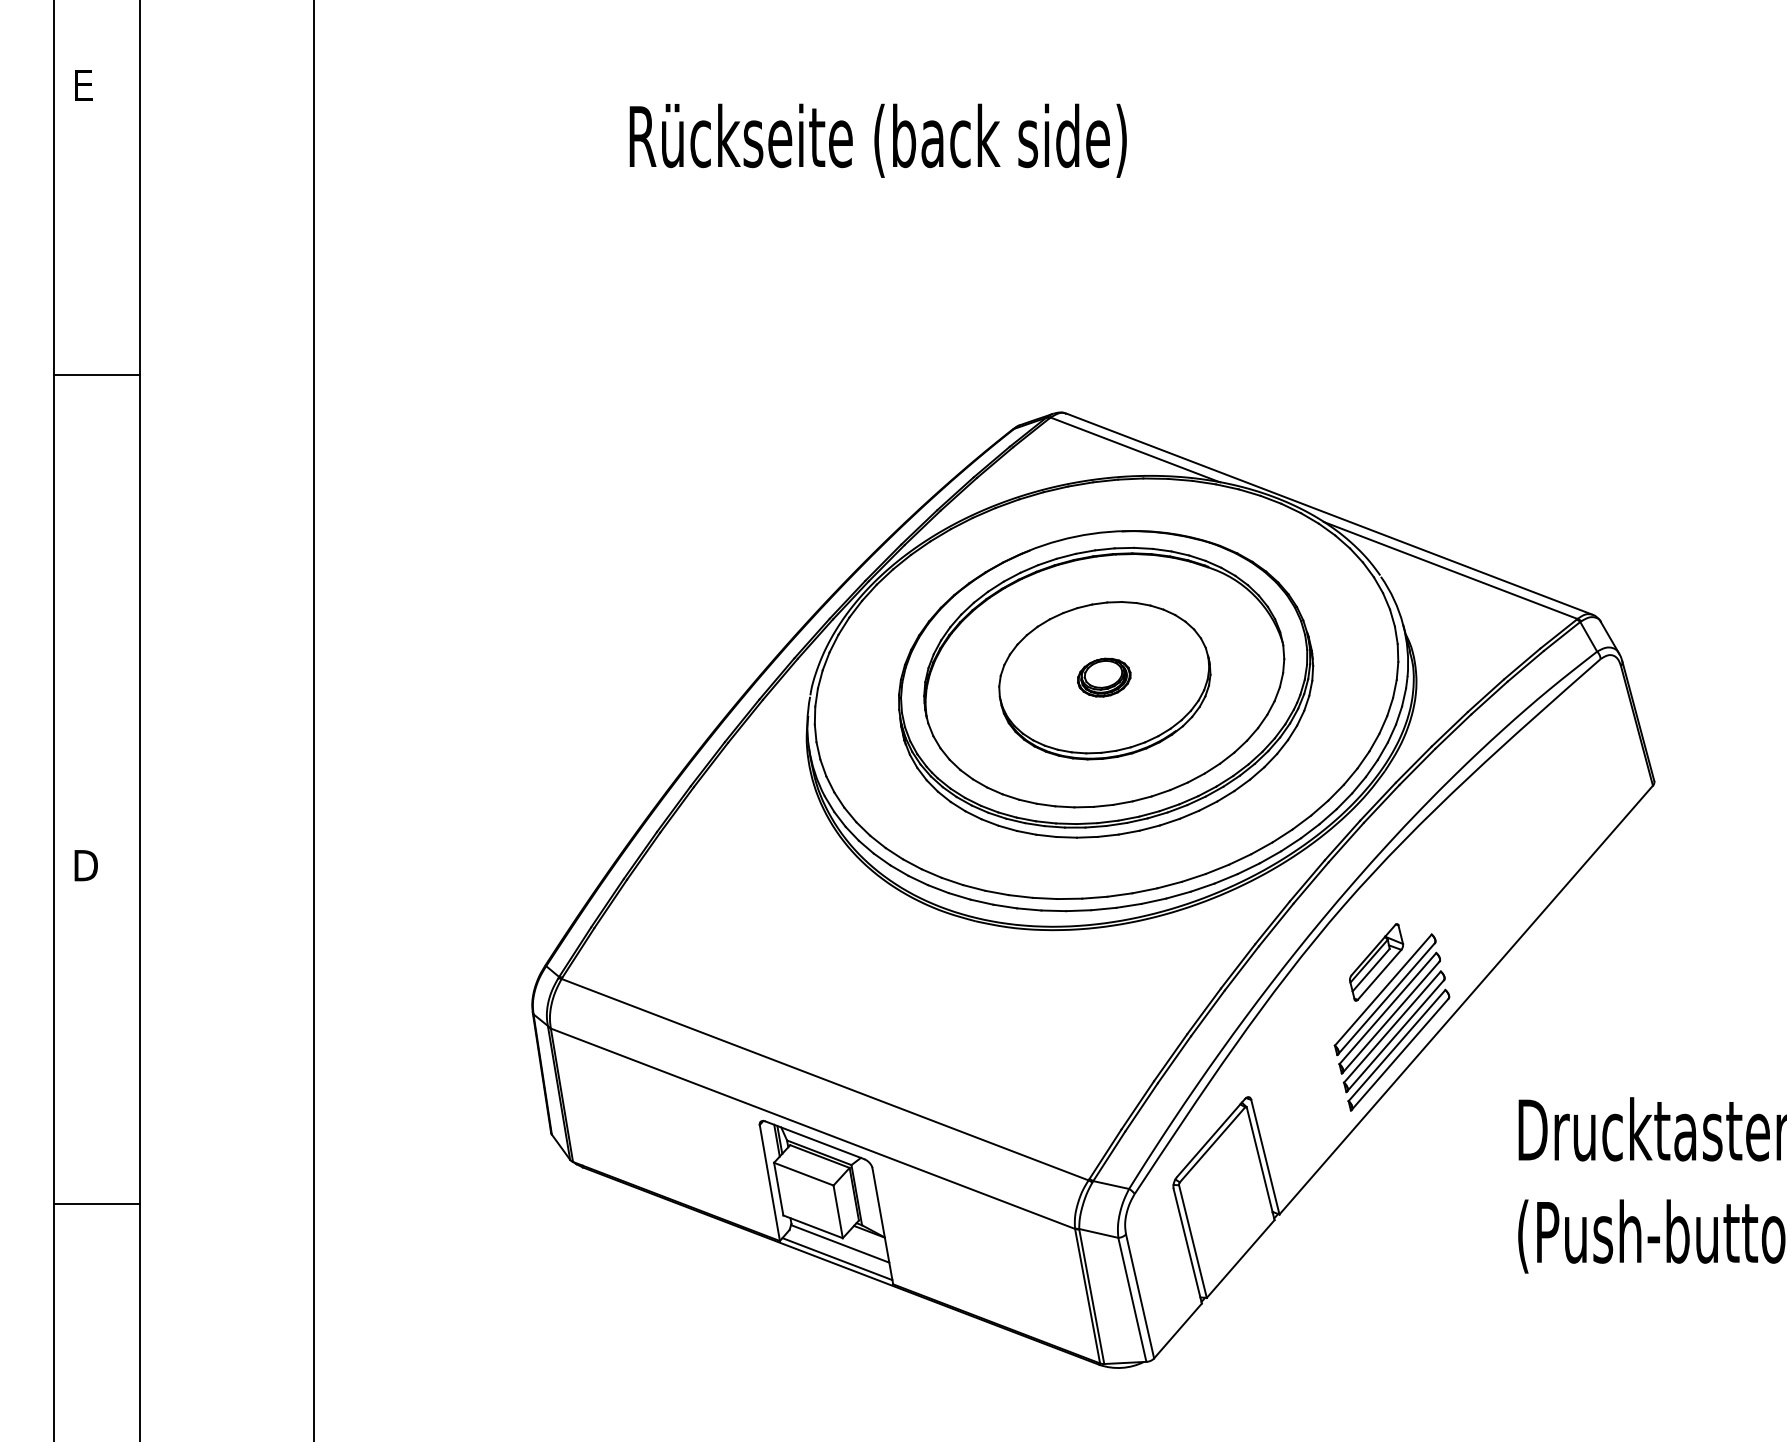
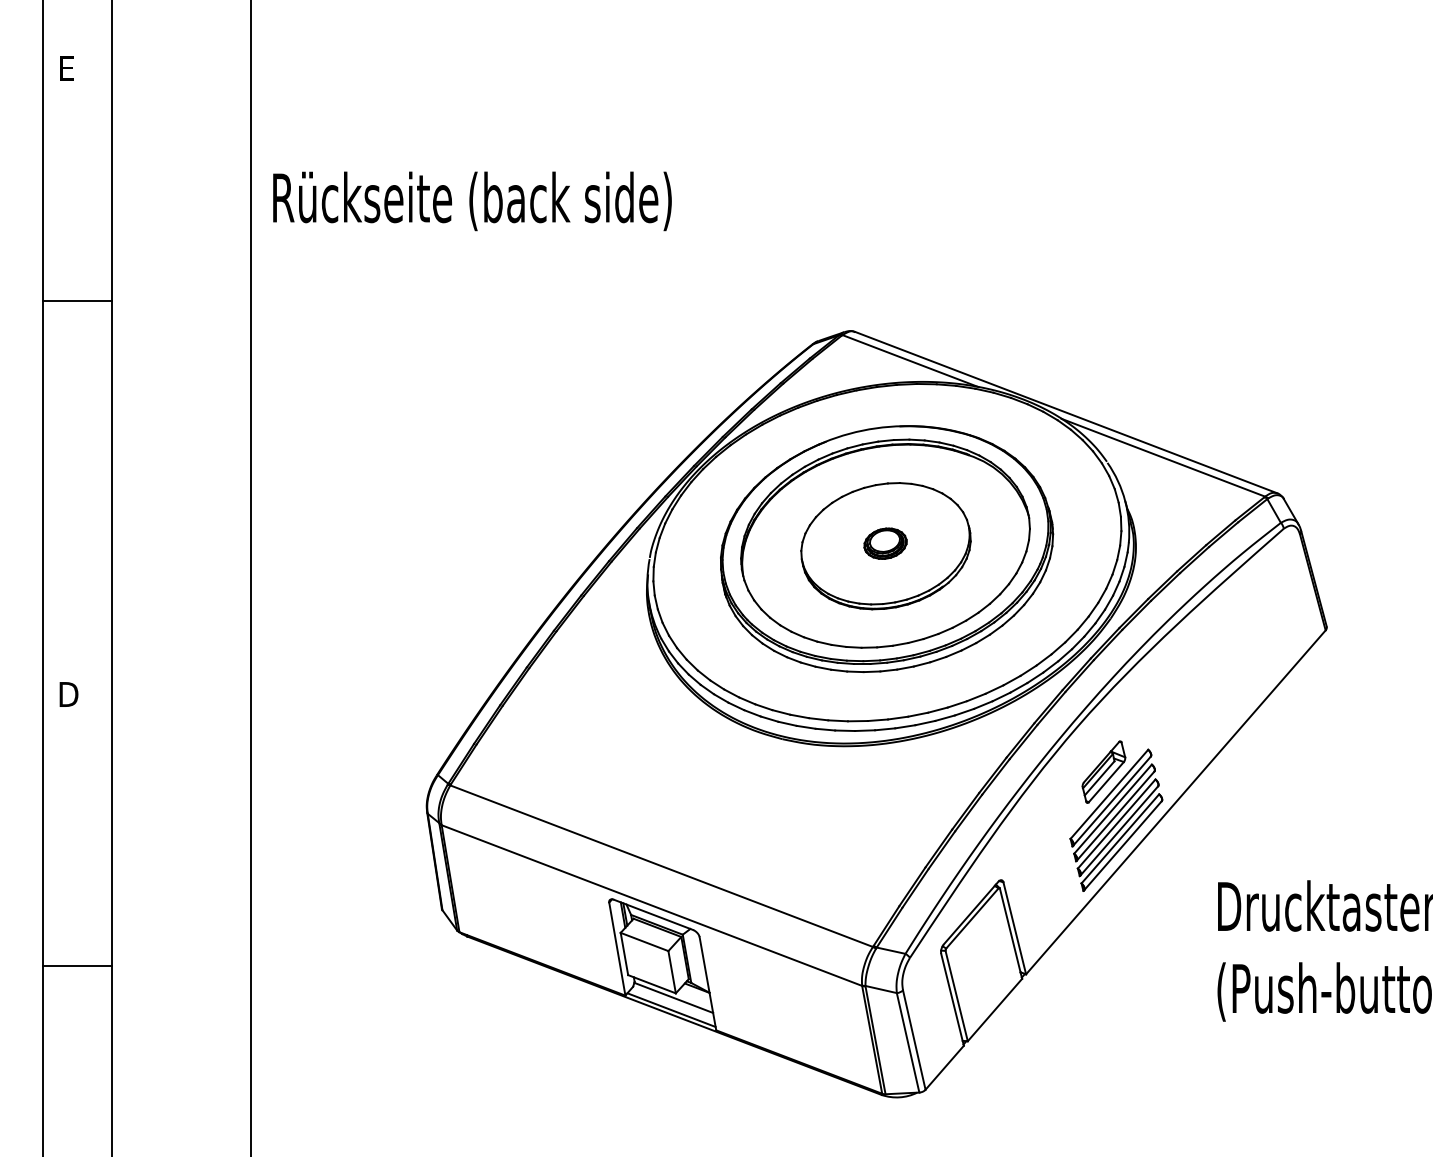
text: (877, 140) -> (471, 201), moved

